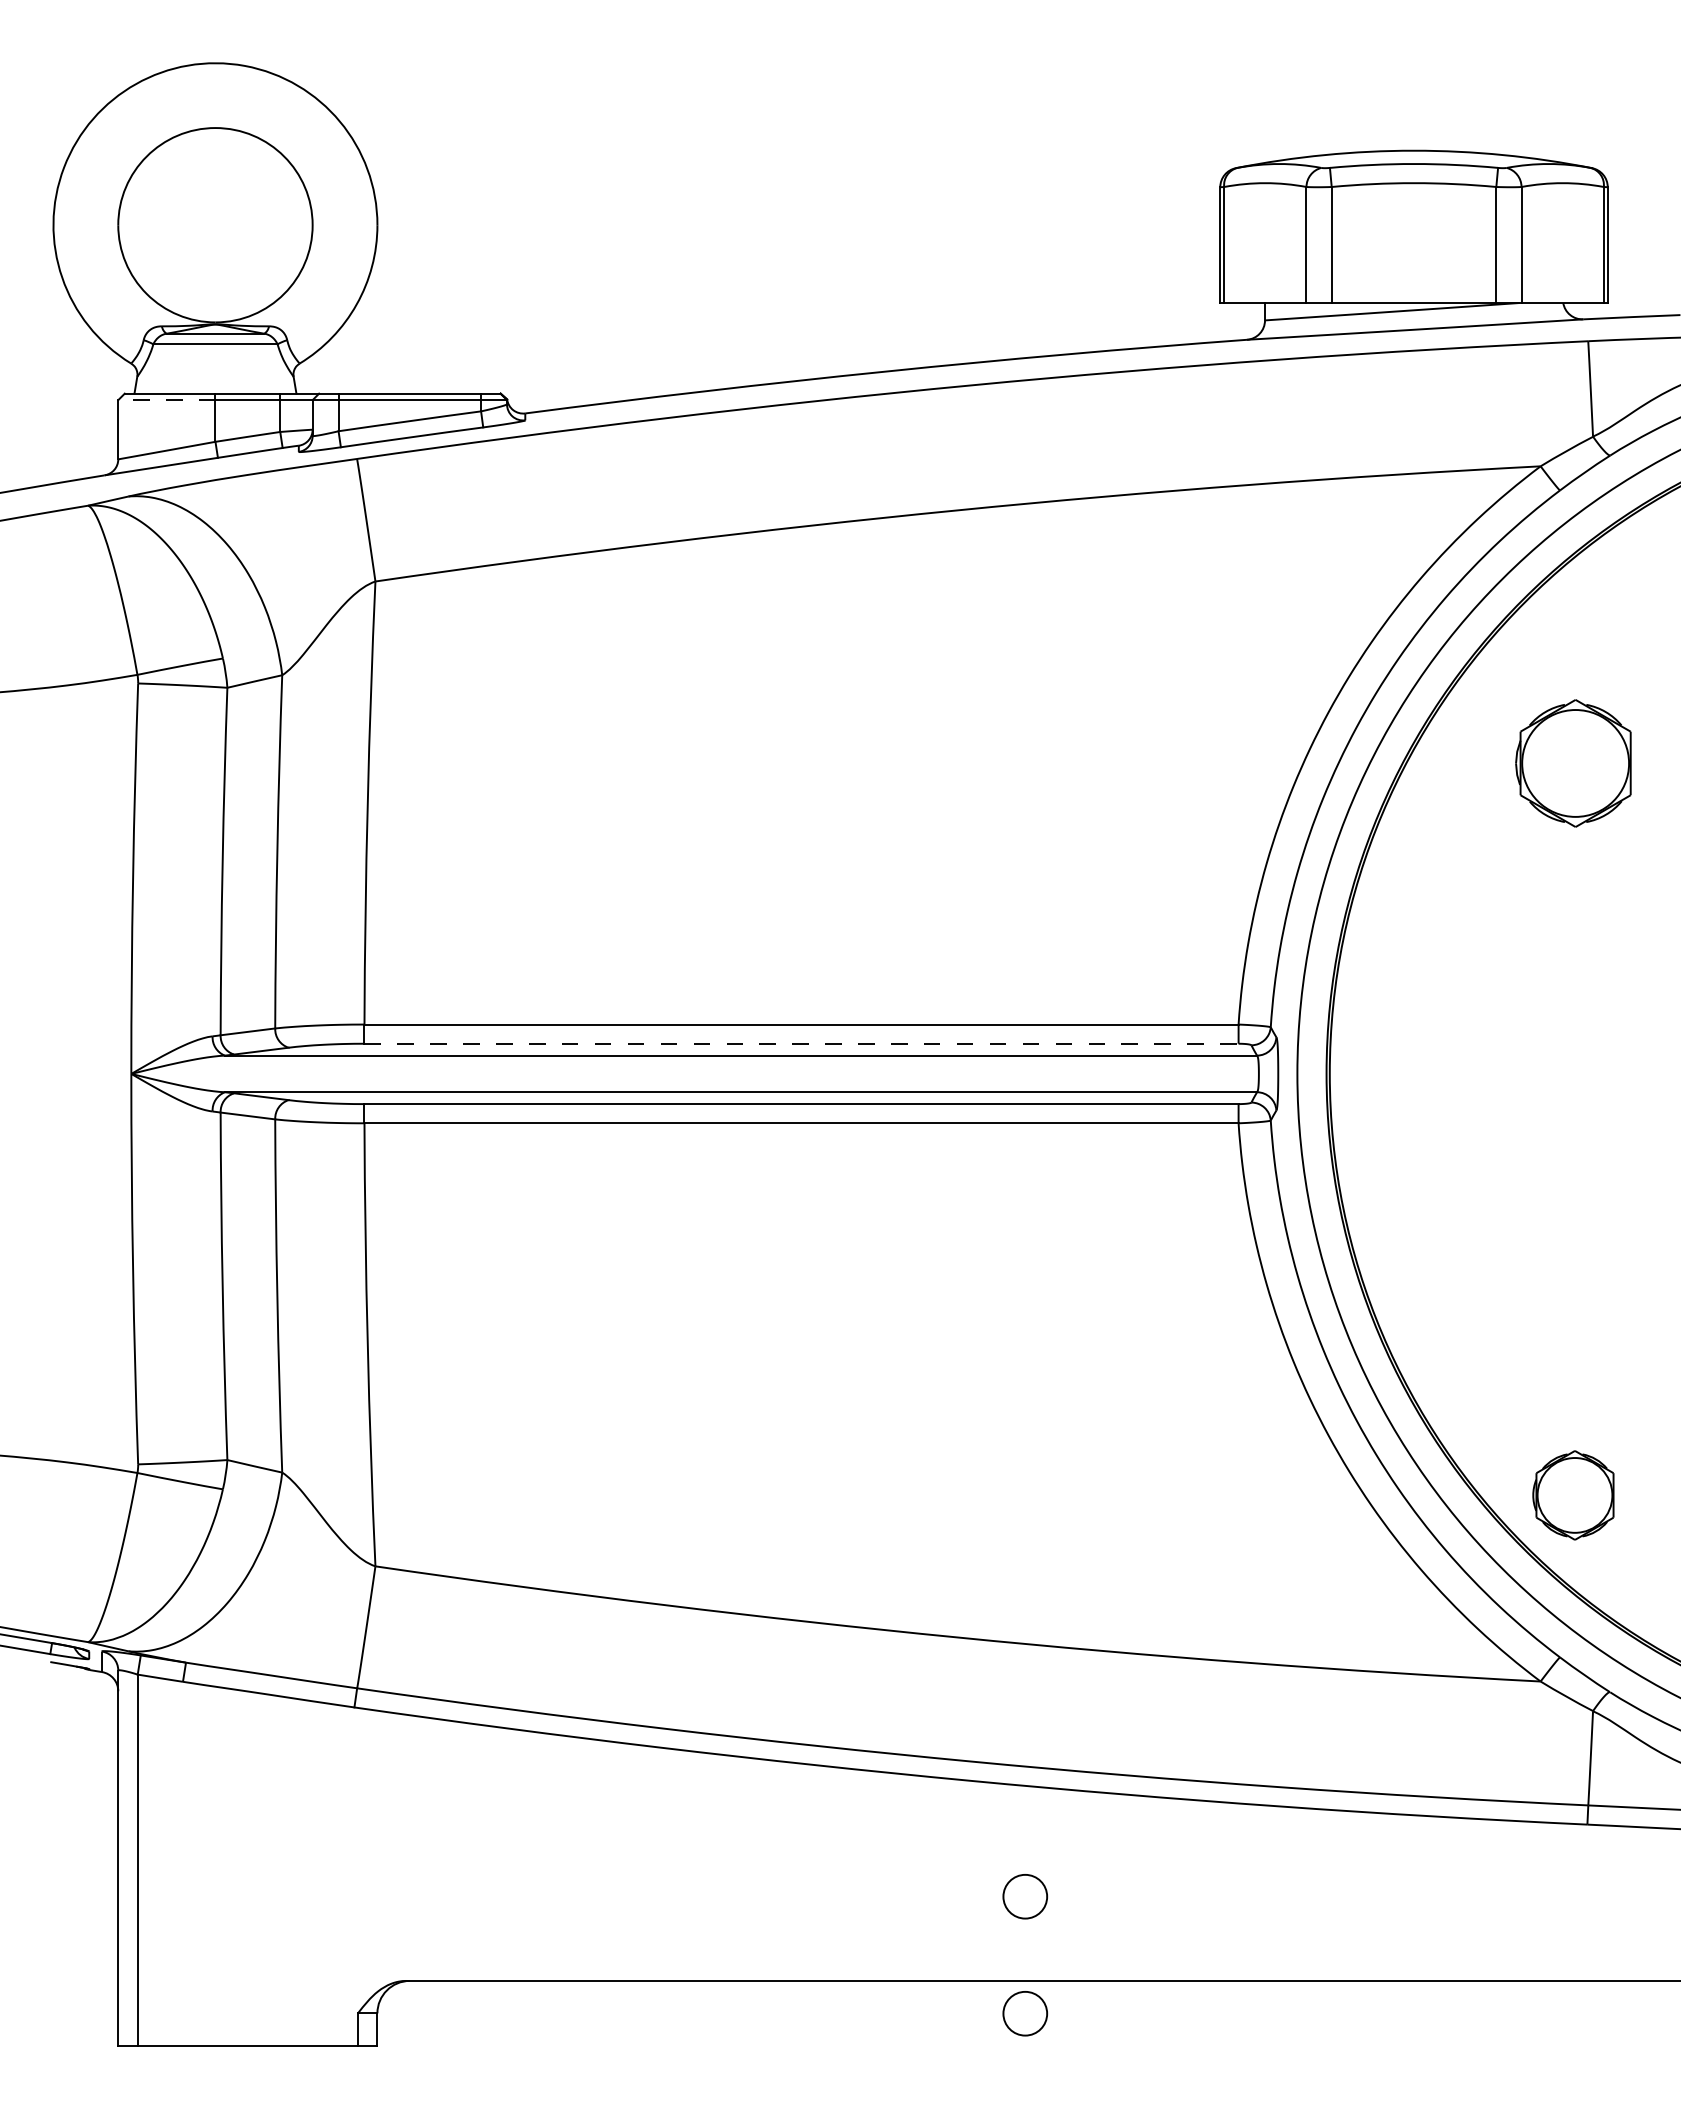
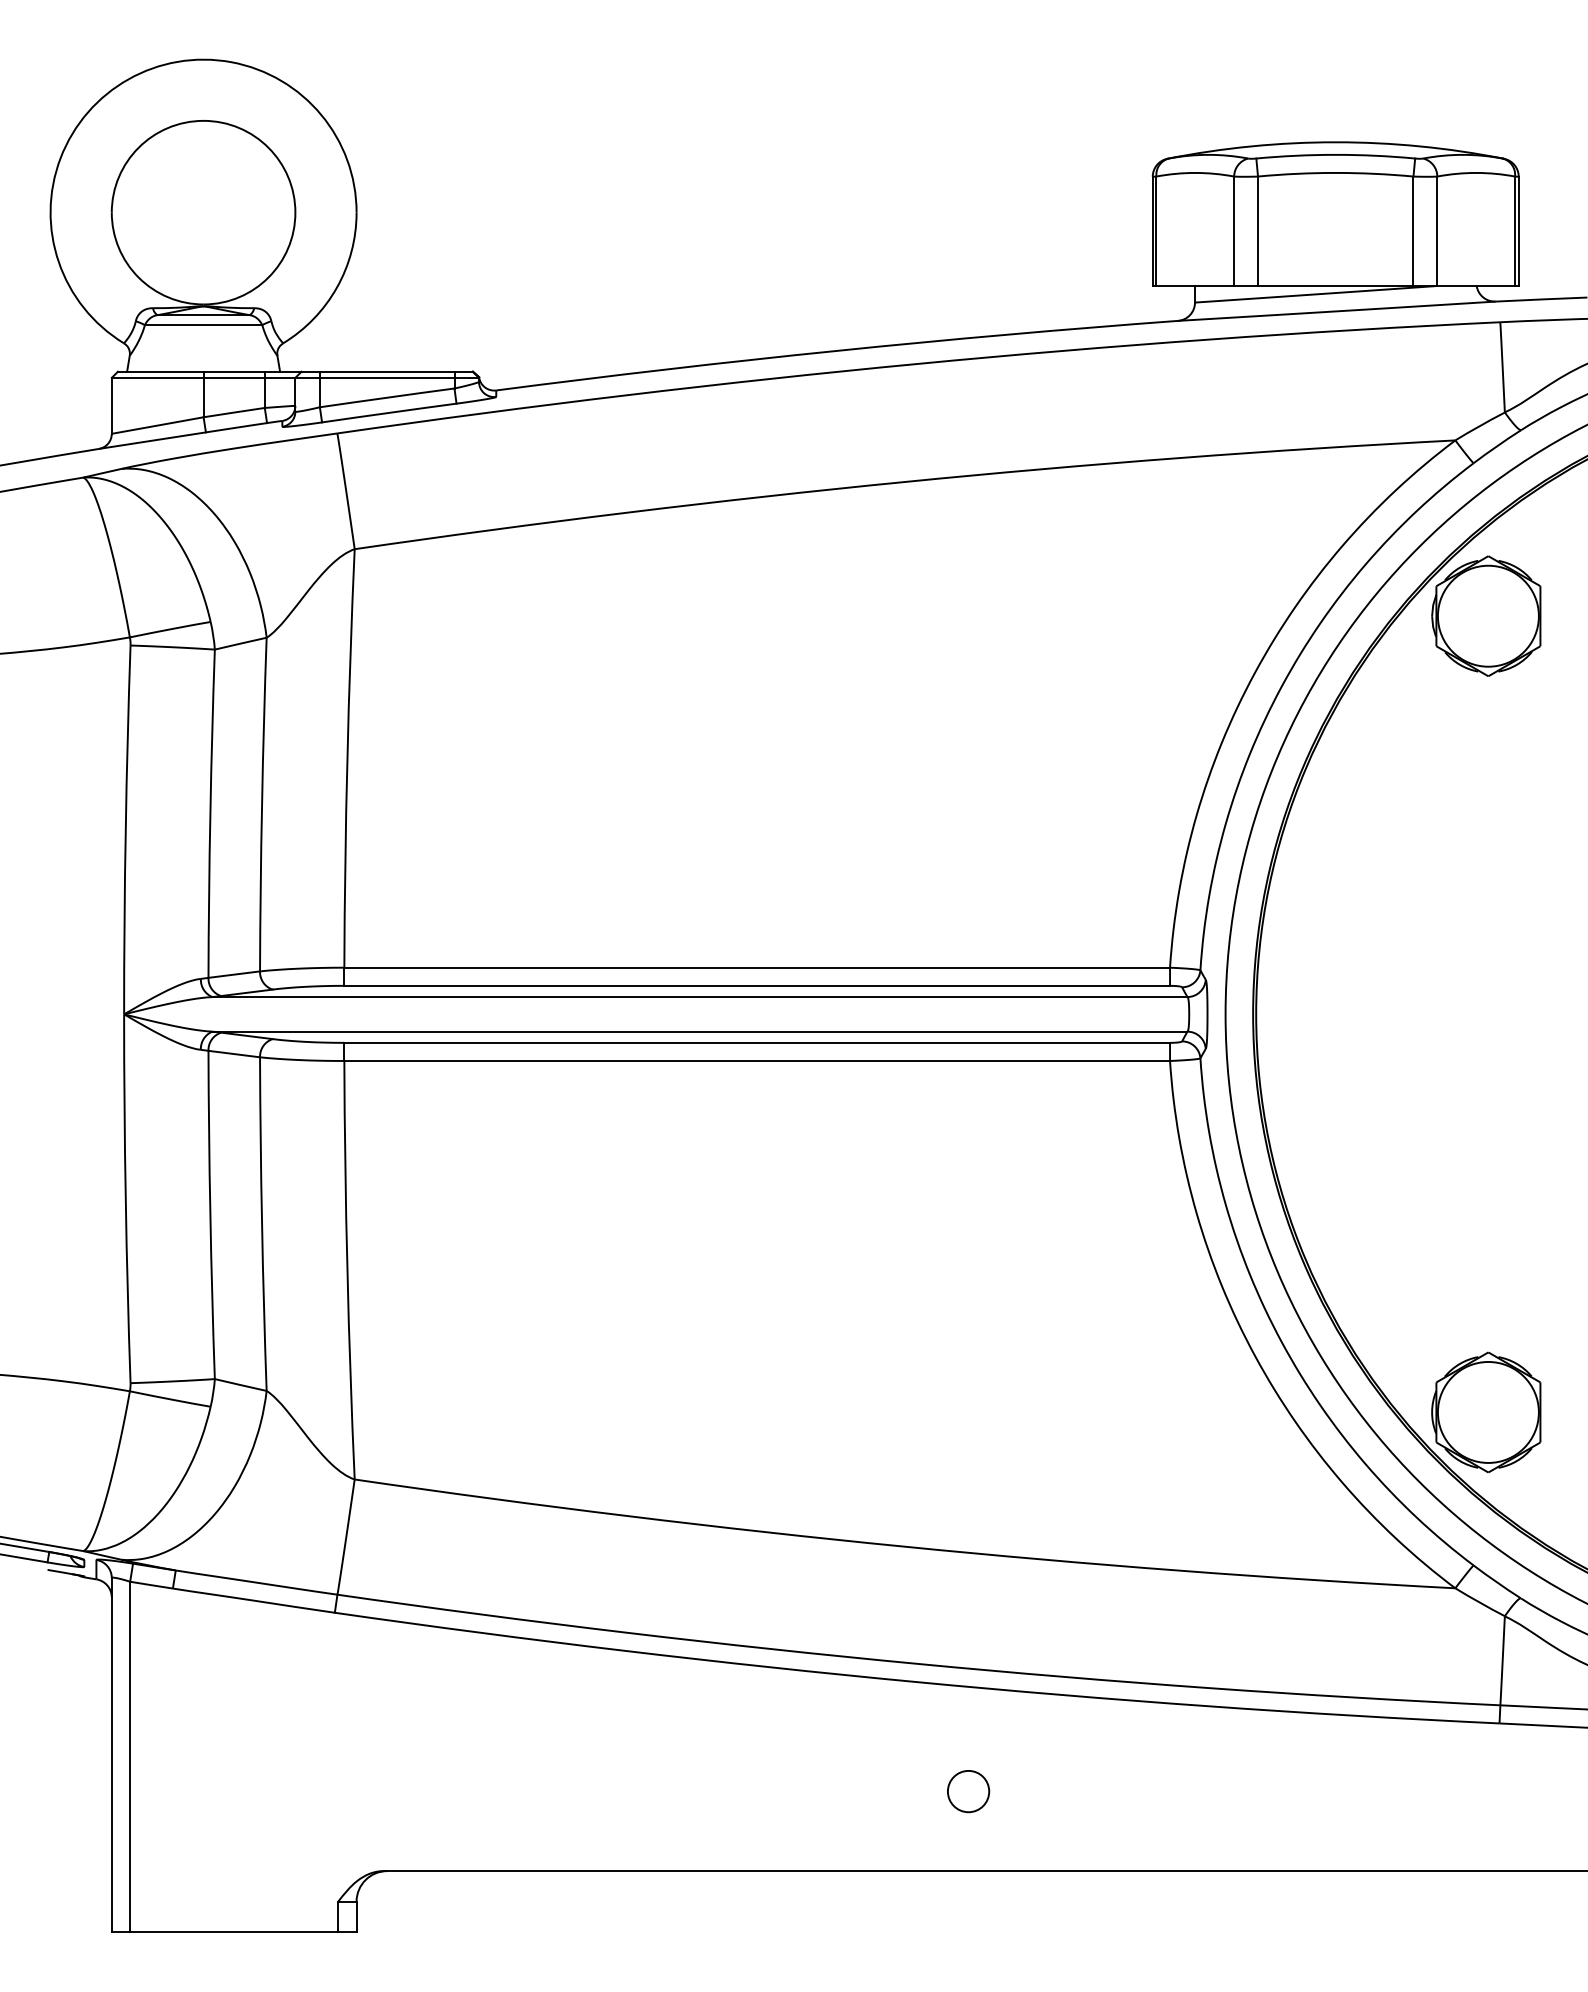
line: (166, 400) -> (157, 378), dashed -> solid
part: (1573, 763) -> (1486, 616), moved
line: (802, 1043) -> (758, 985), dashed -> solid
part: (1573, 1495) -> (1486, 1412), size x1.43
circle: (1025, 2013) -> (968, 1901), removed

